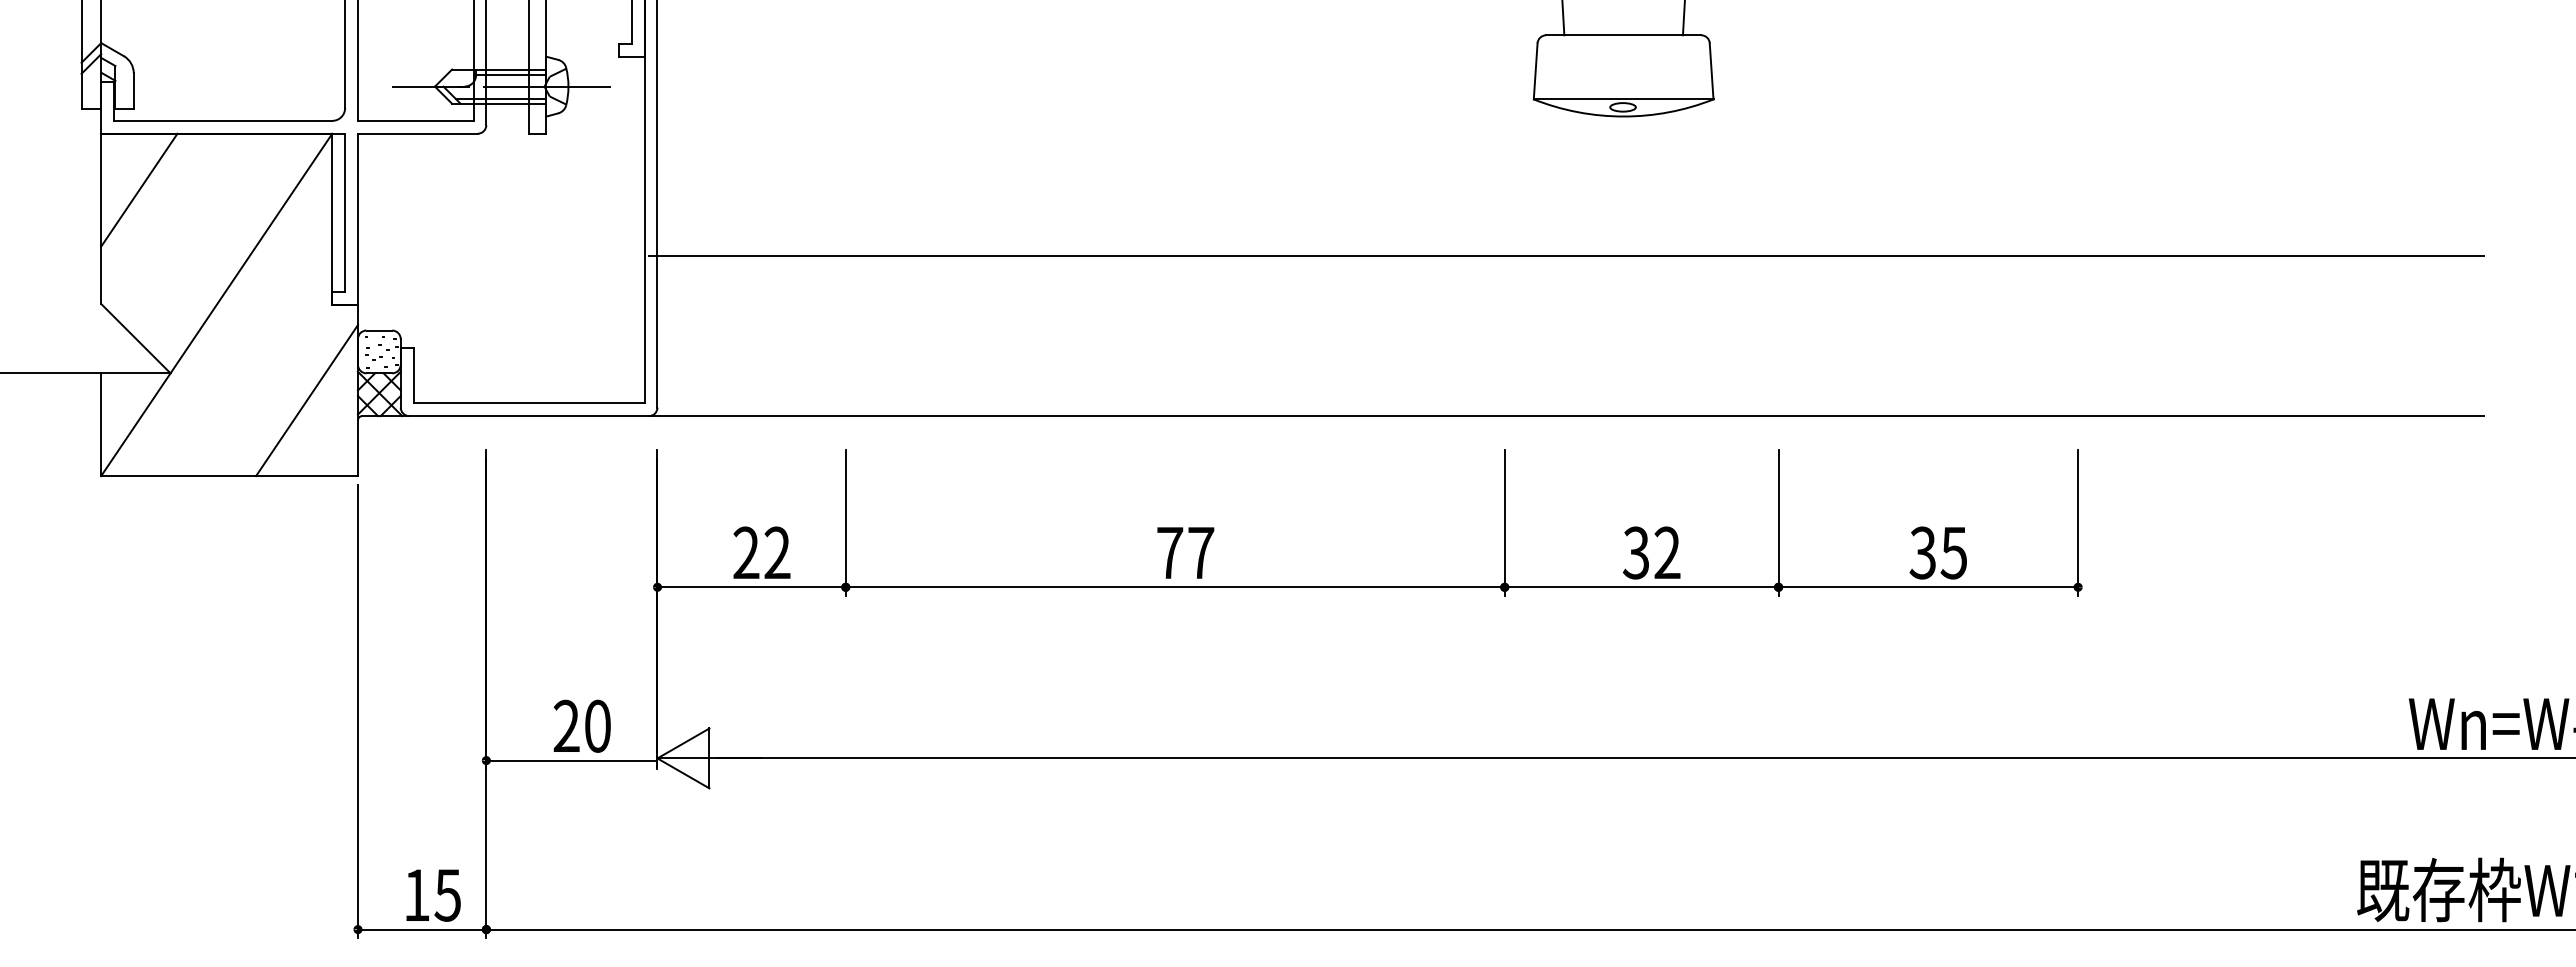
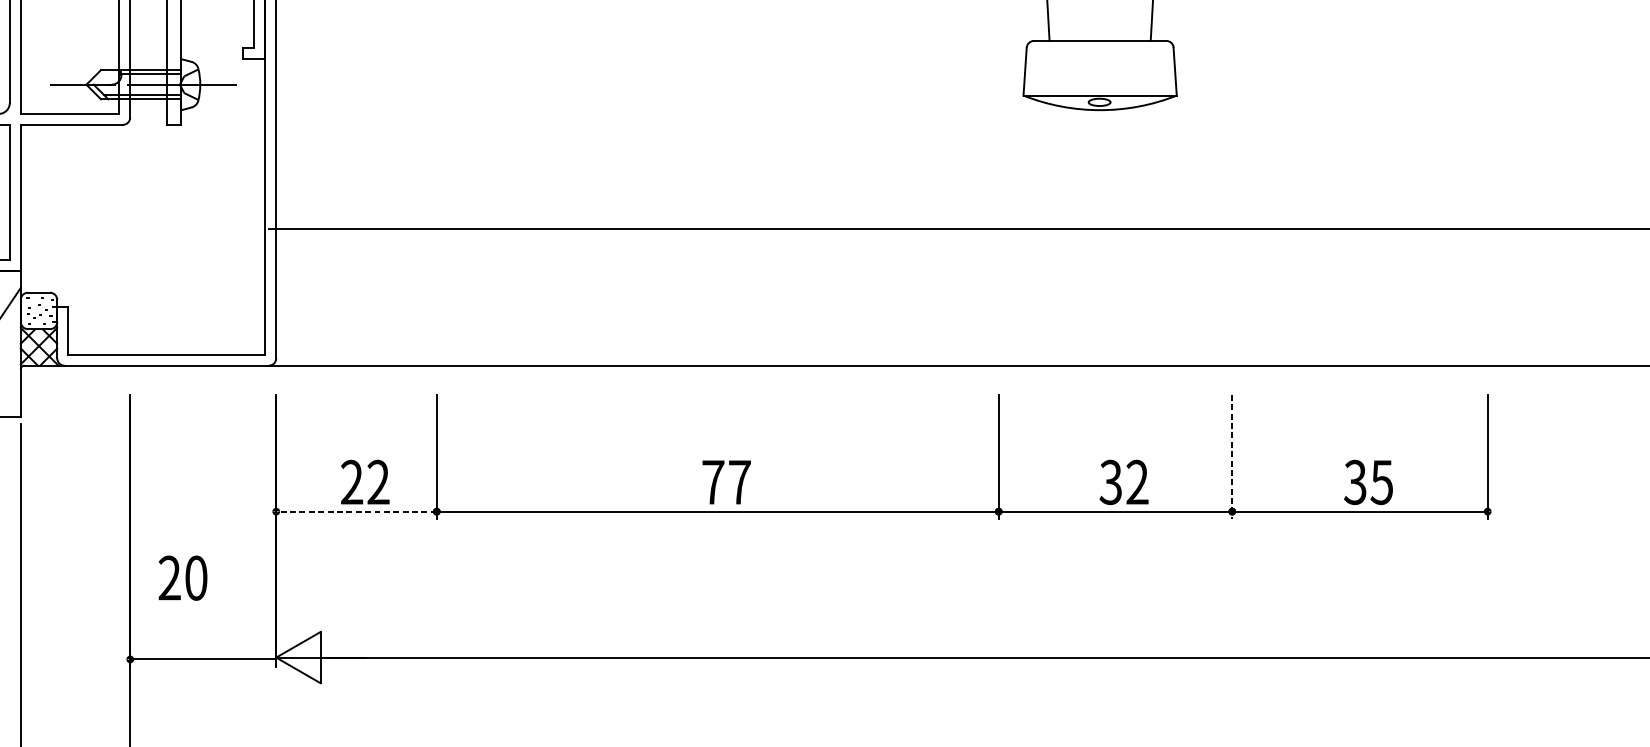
line: (1778, 523) -> (1232, 457), solid -> dashed
line: (751, 587) -> (356, 511), solid -> dashed
text: (581, 725) -> (182, 577), moved

